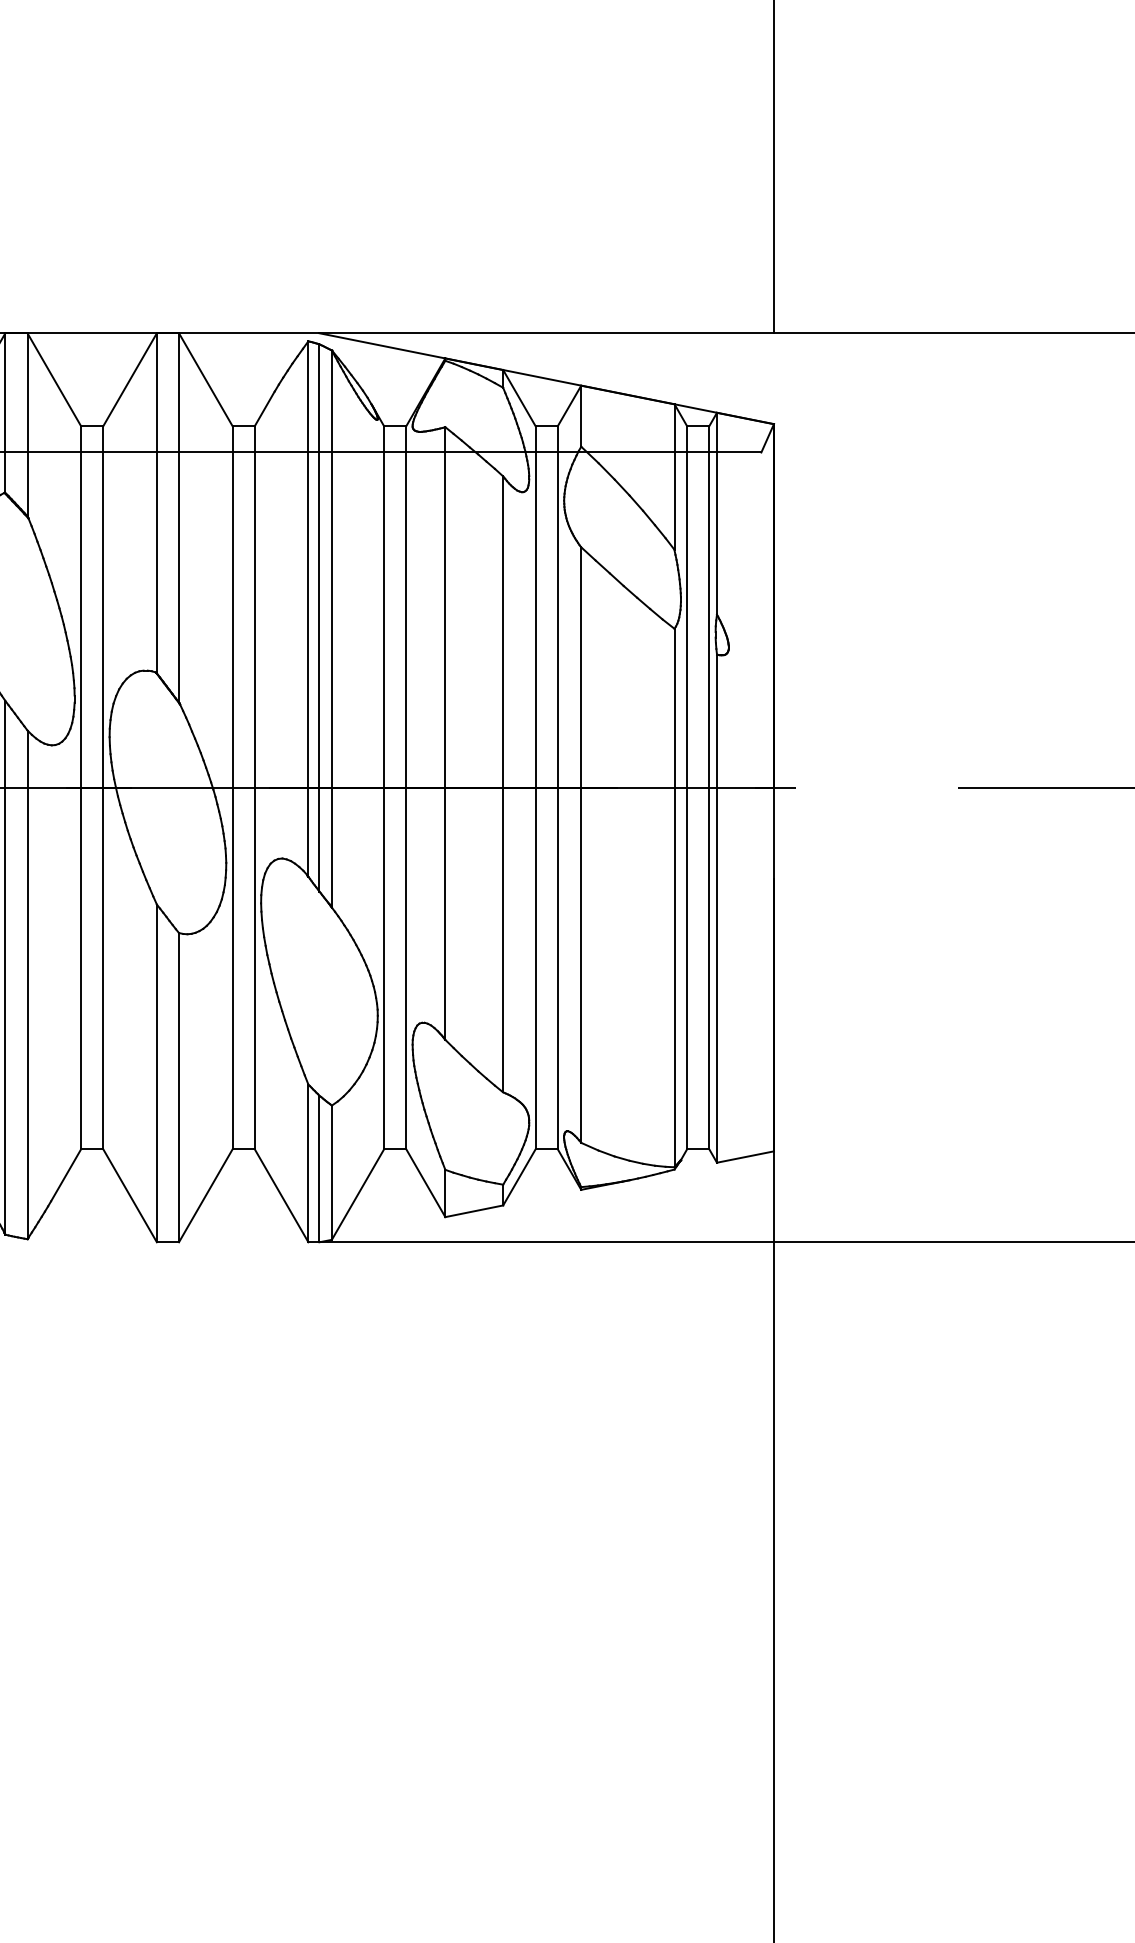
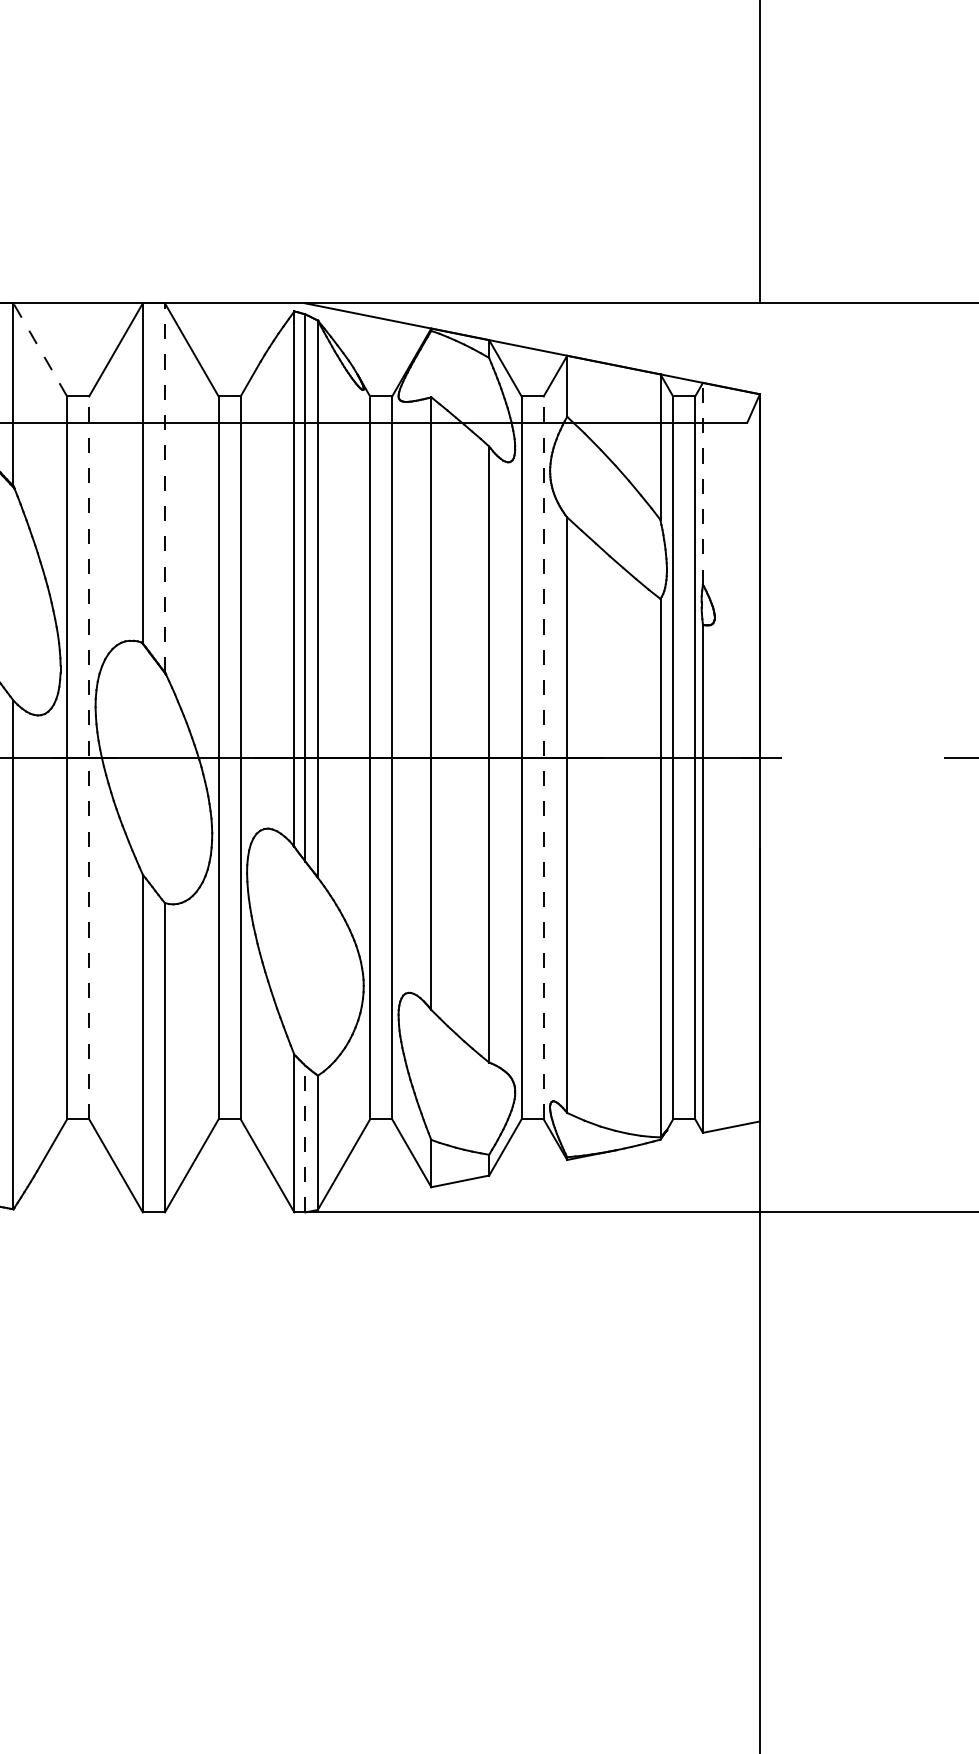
line: (54, 379) -> (40, 349), solid -> dashed
line: (717, 513) -> (703, 483), solid -> dashed
line: (179, 517) -> (165, 487), solid -> dashed
line: (103, 787) -> (89, 757), solid -> dashed
line: (557, 787) -> (543, 757), solid -> dashed
line: (319, 1168) -> (305, 1138), solid -> dashed

